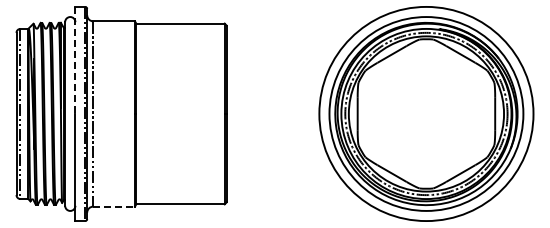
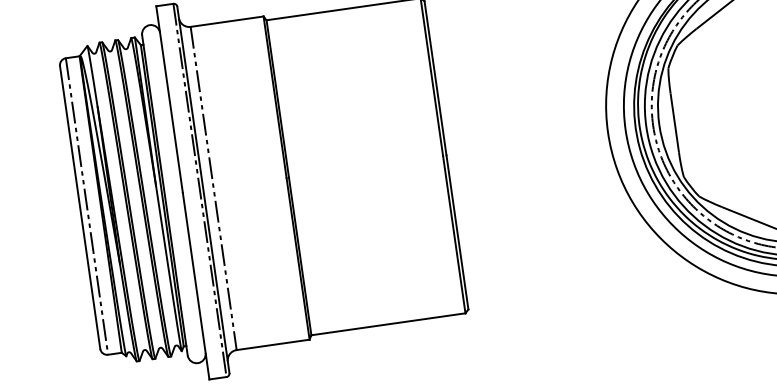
line: (75, 60) -> (169, 99), dashed -> solid
line: (114, 206) -> (273, 344), dashed -> solid

